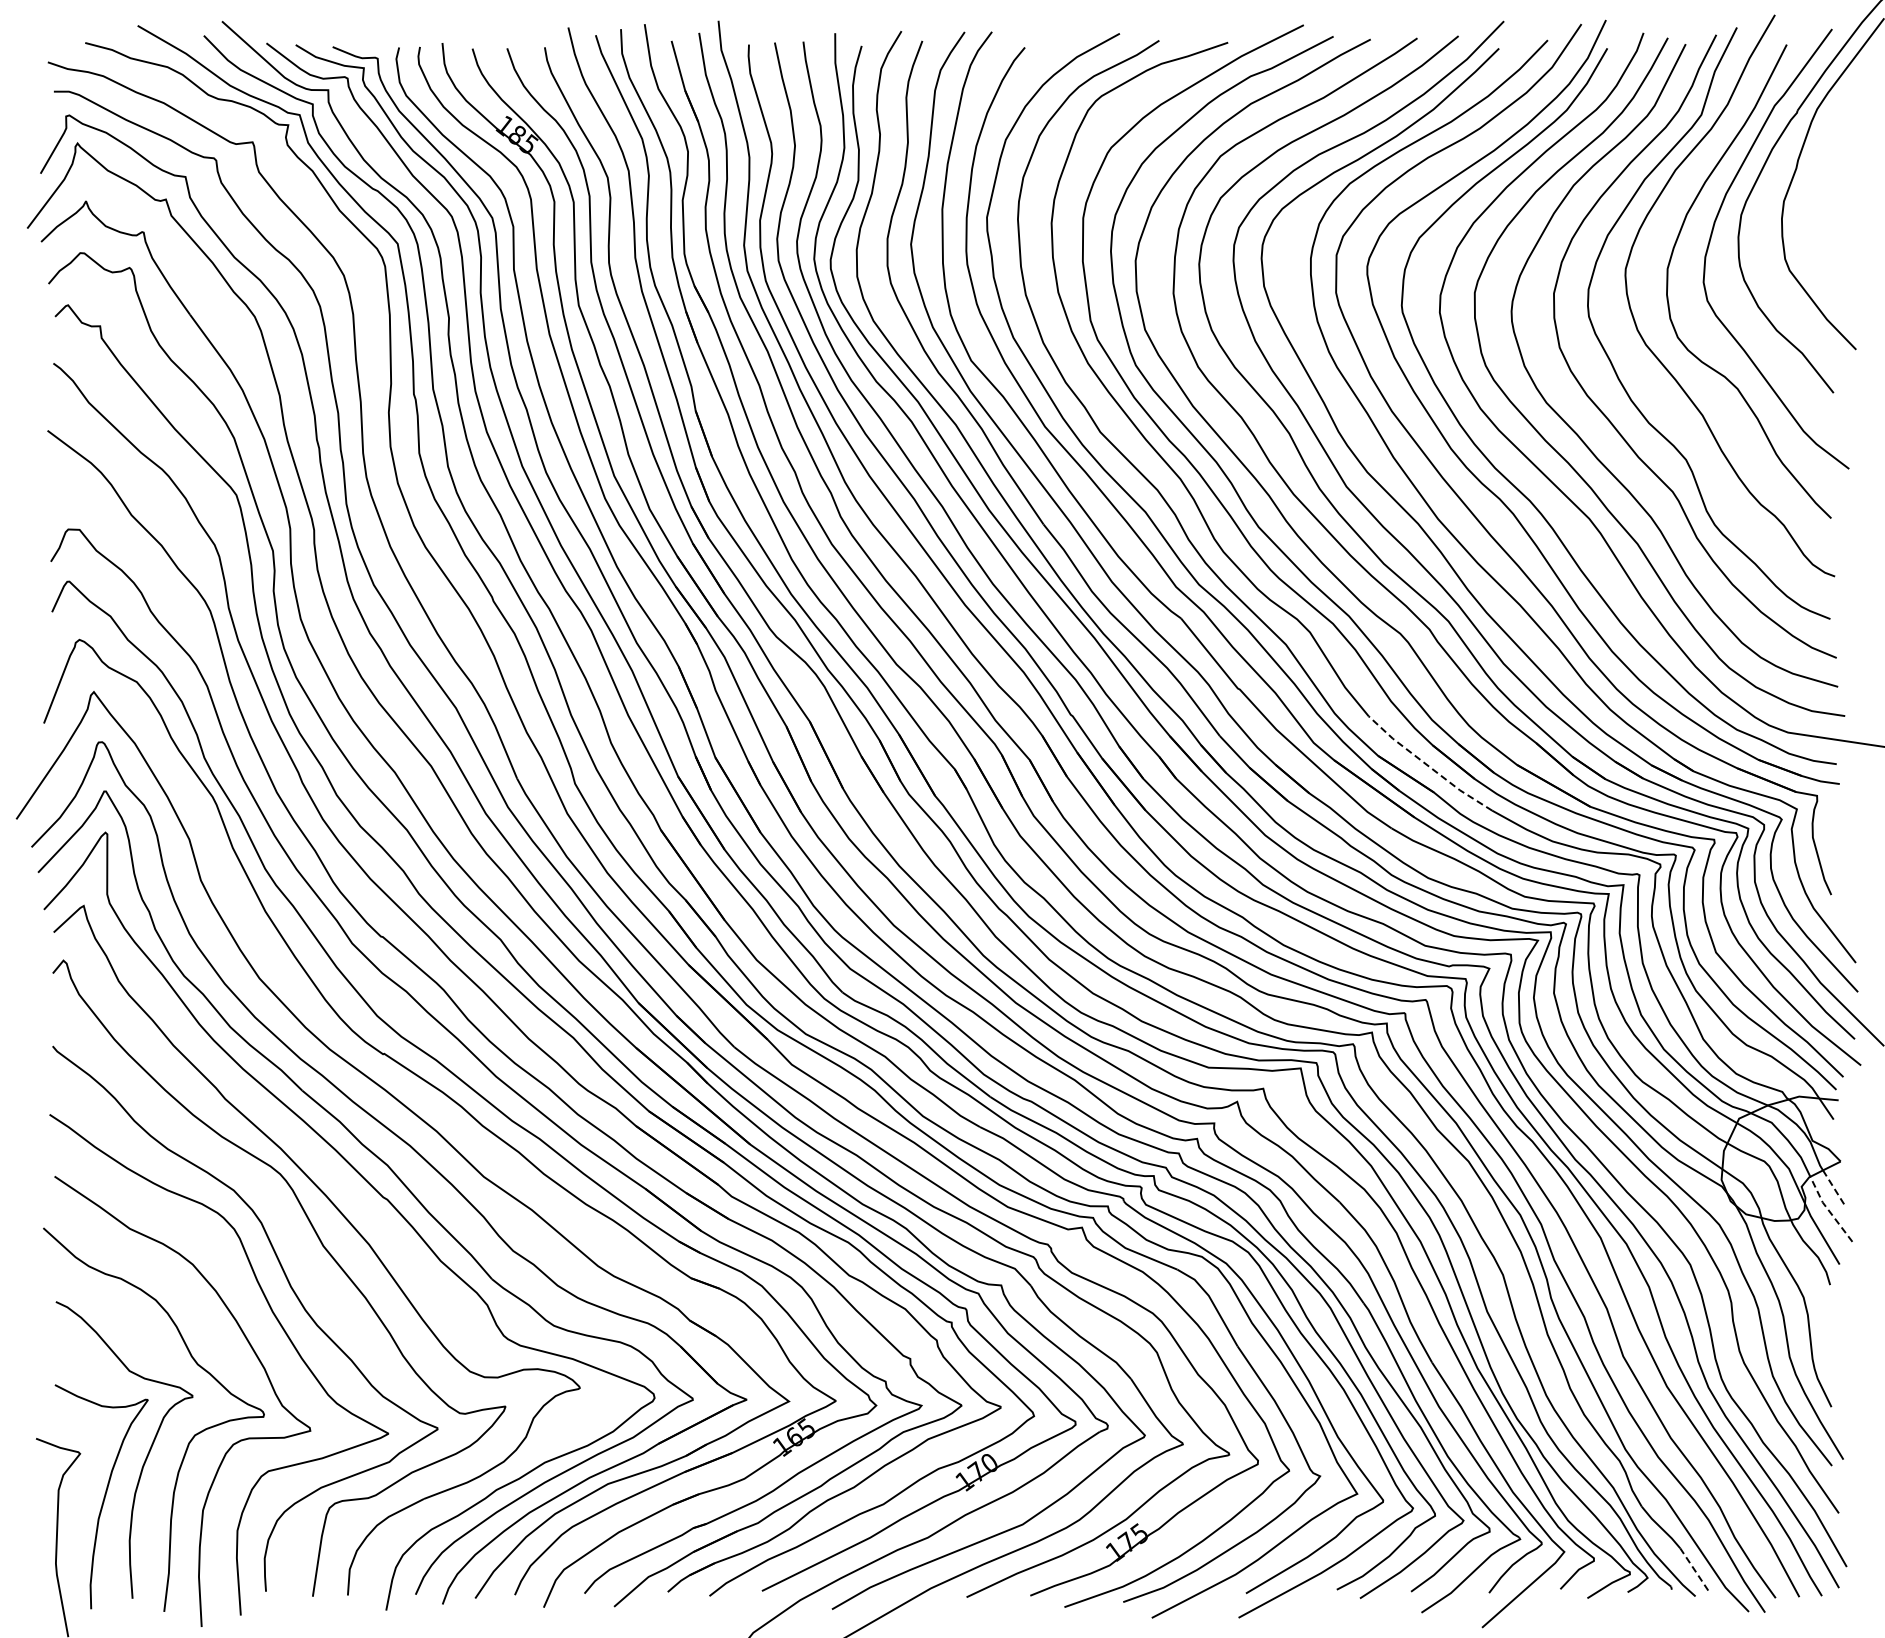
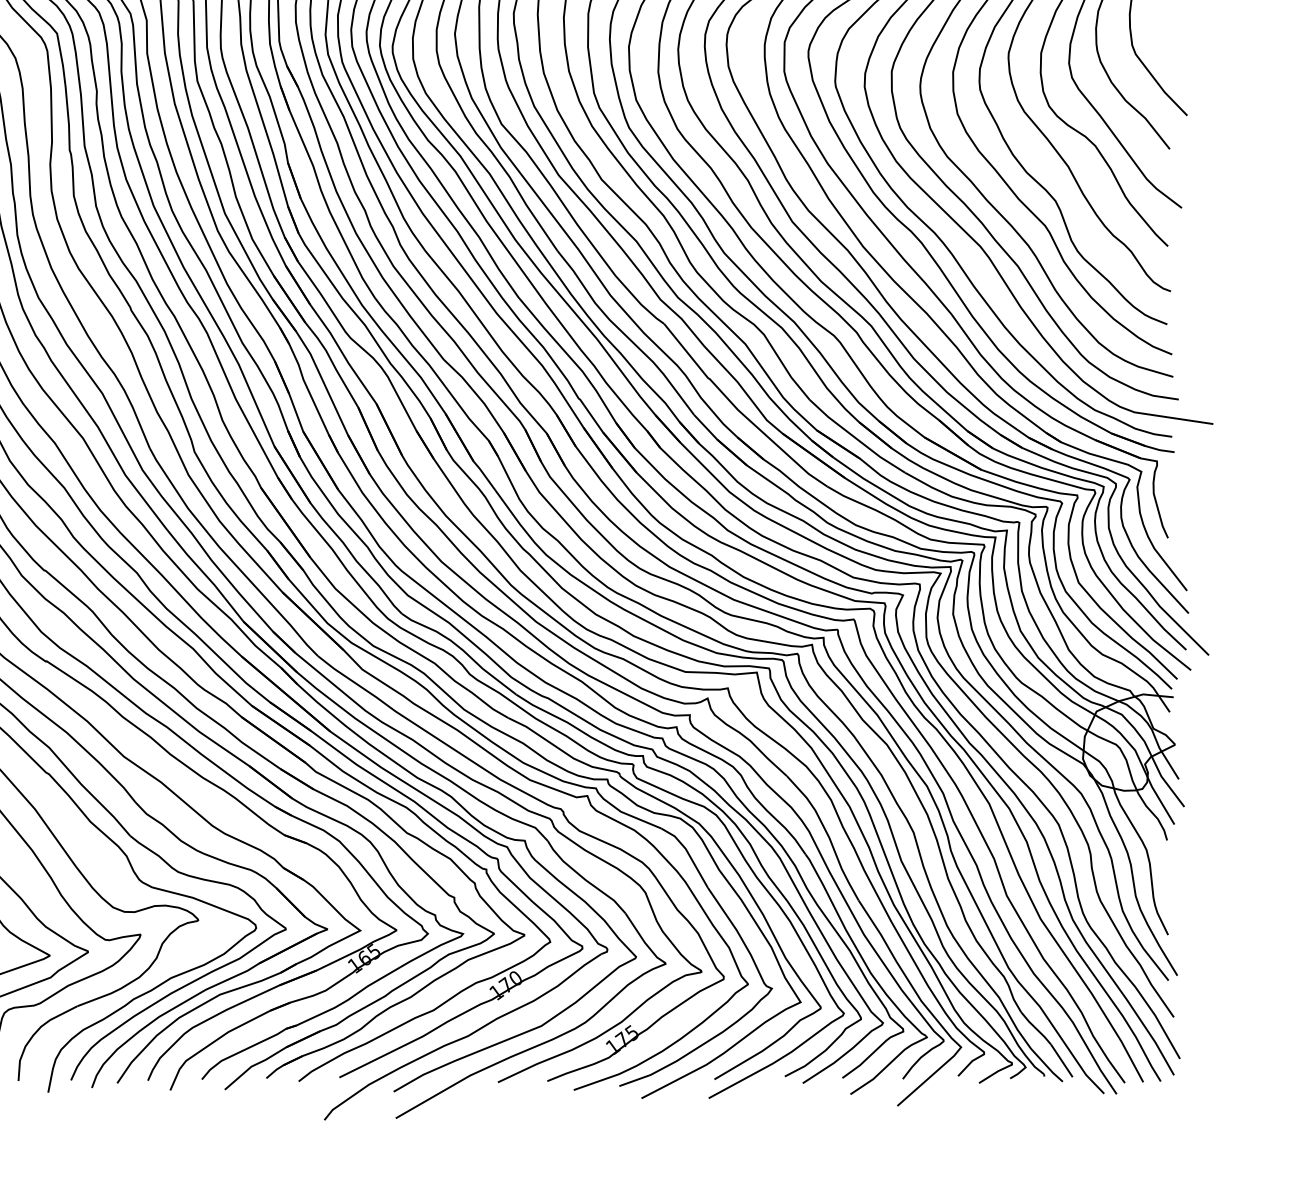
line: (1428, 766) -> (855, 438), dashed -> solid
line: (1834, 1188) -> (1170, 765), dashed -> solid
line: (1828, 1210) -> (1165, 782), dashed -> solid
line: (1694, 1569) -> (1062, 1060), dashed -> solid

